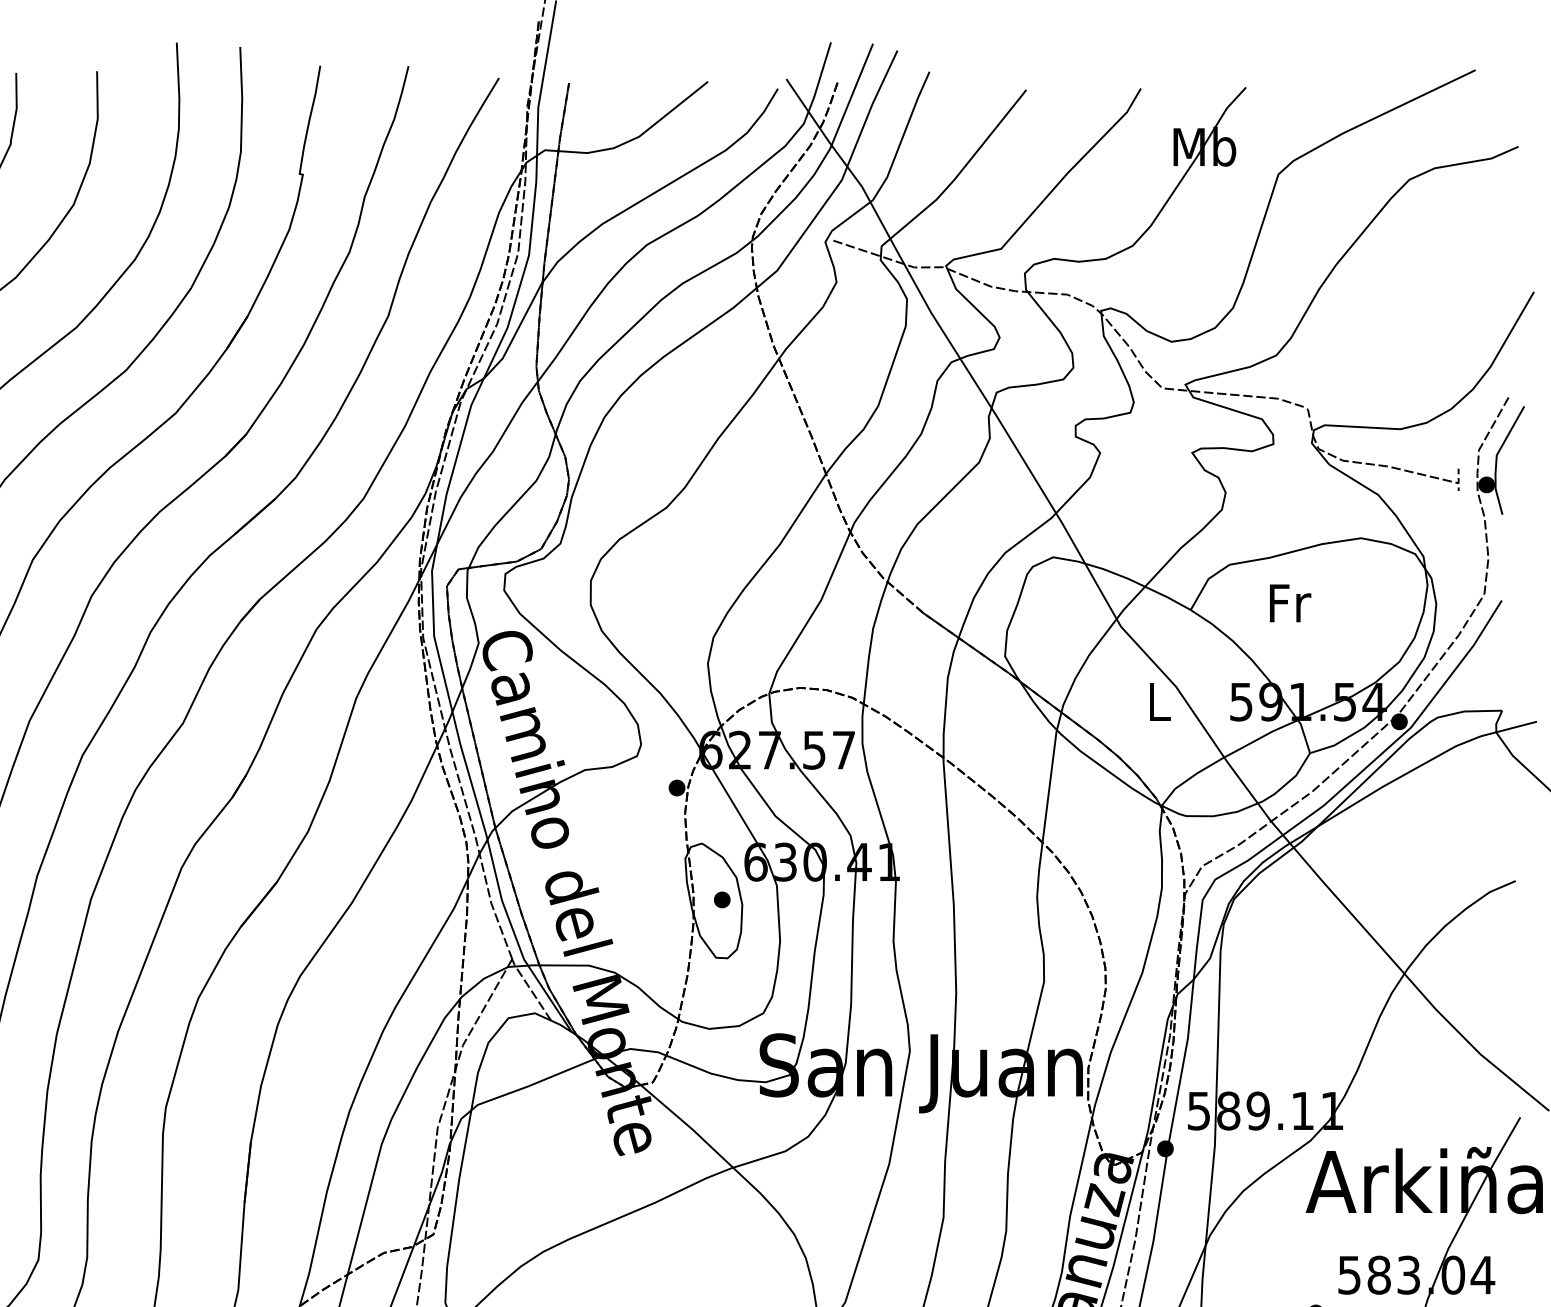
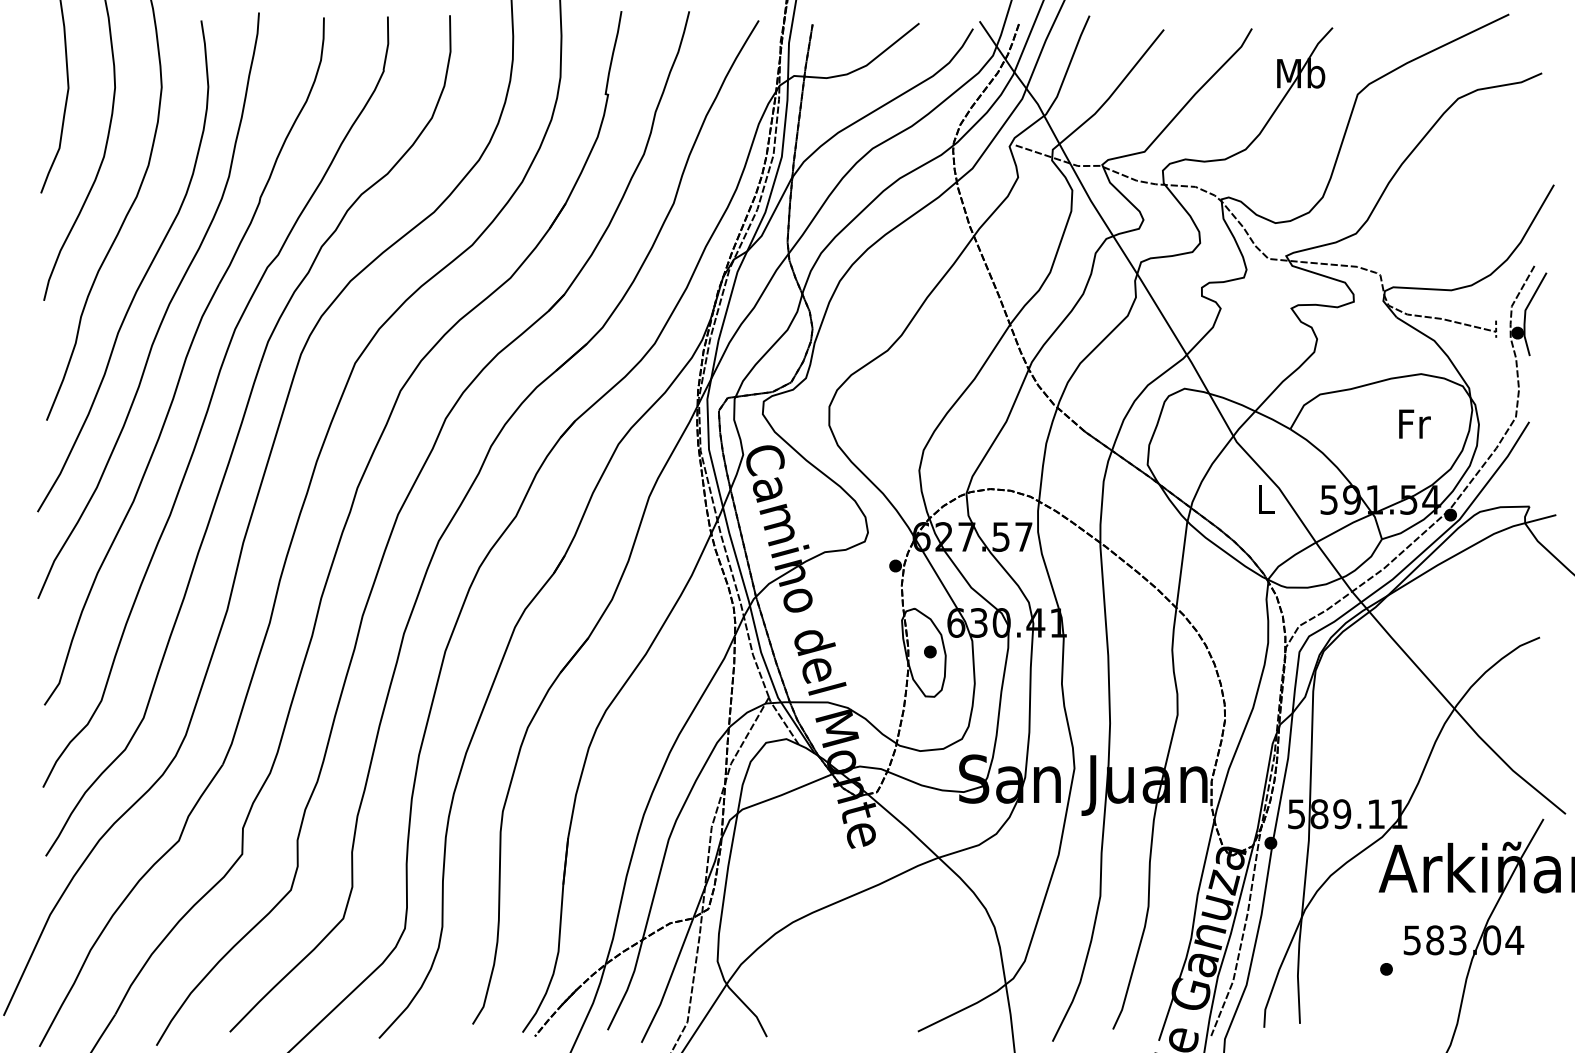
text: (1289, 602) -> (1414, 423), moved

